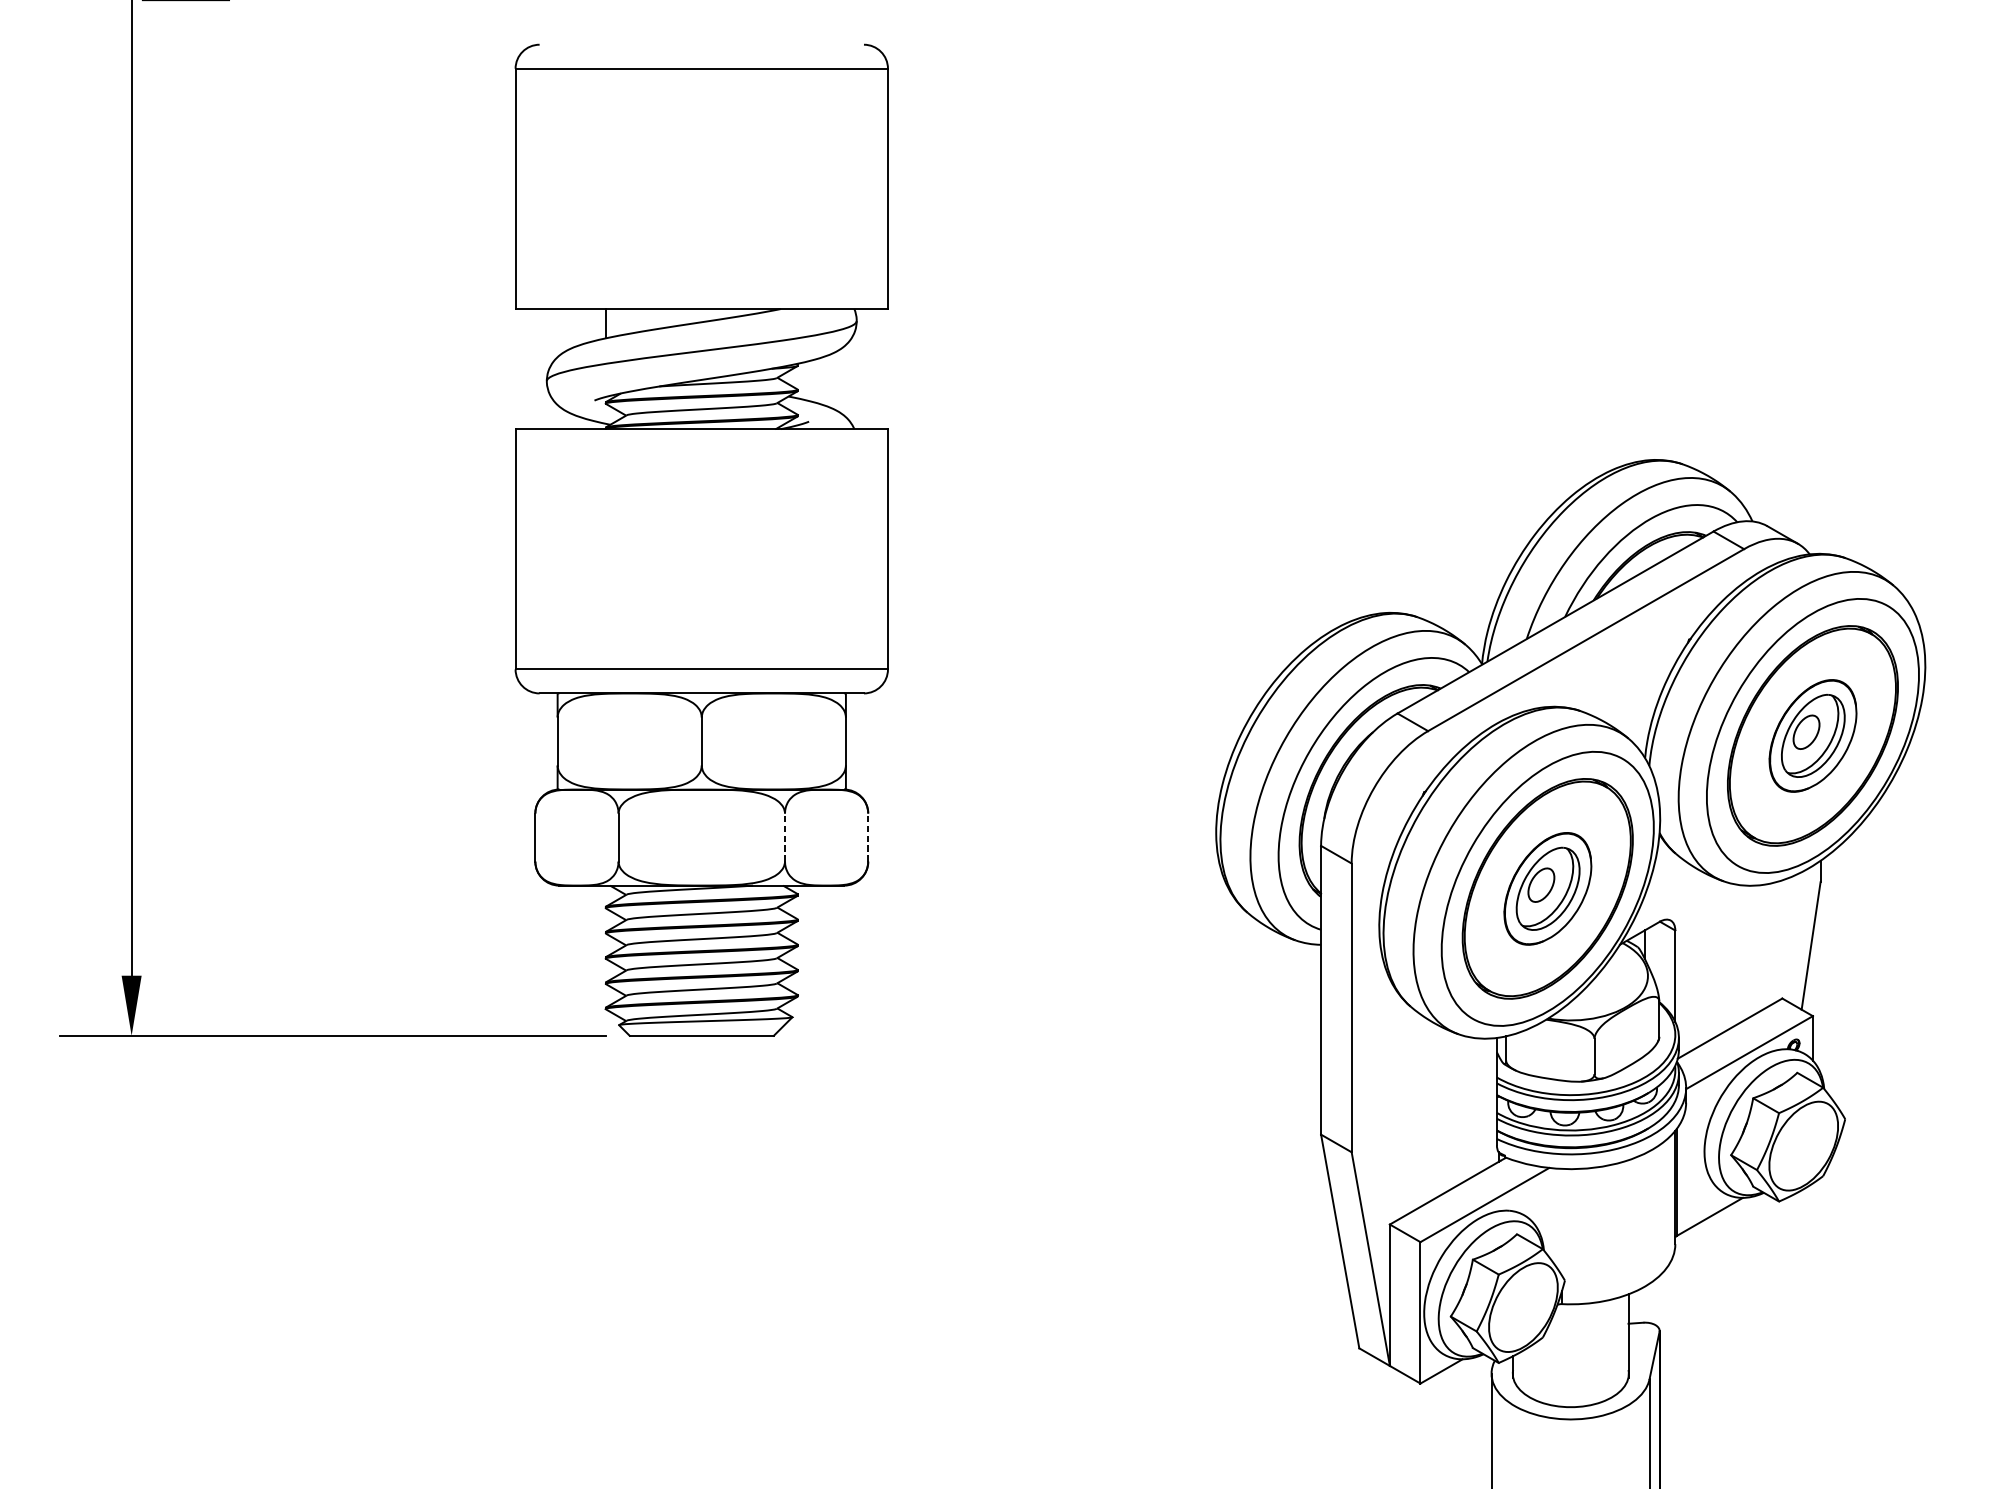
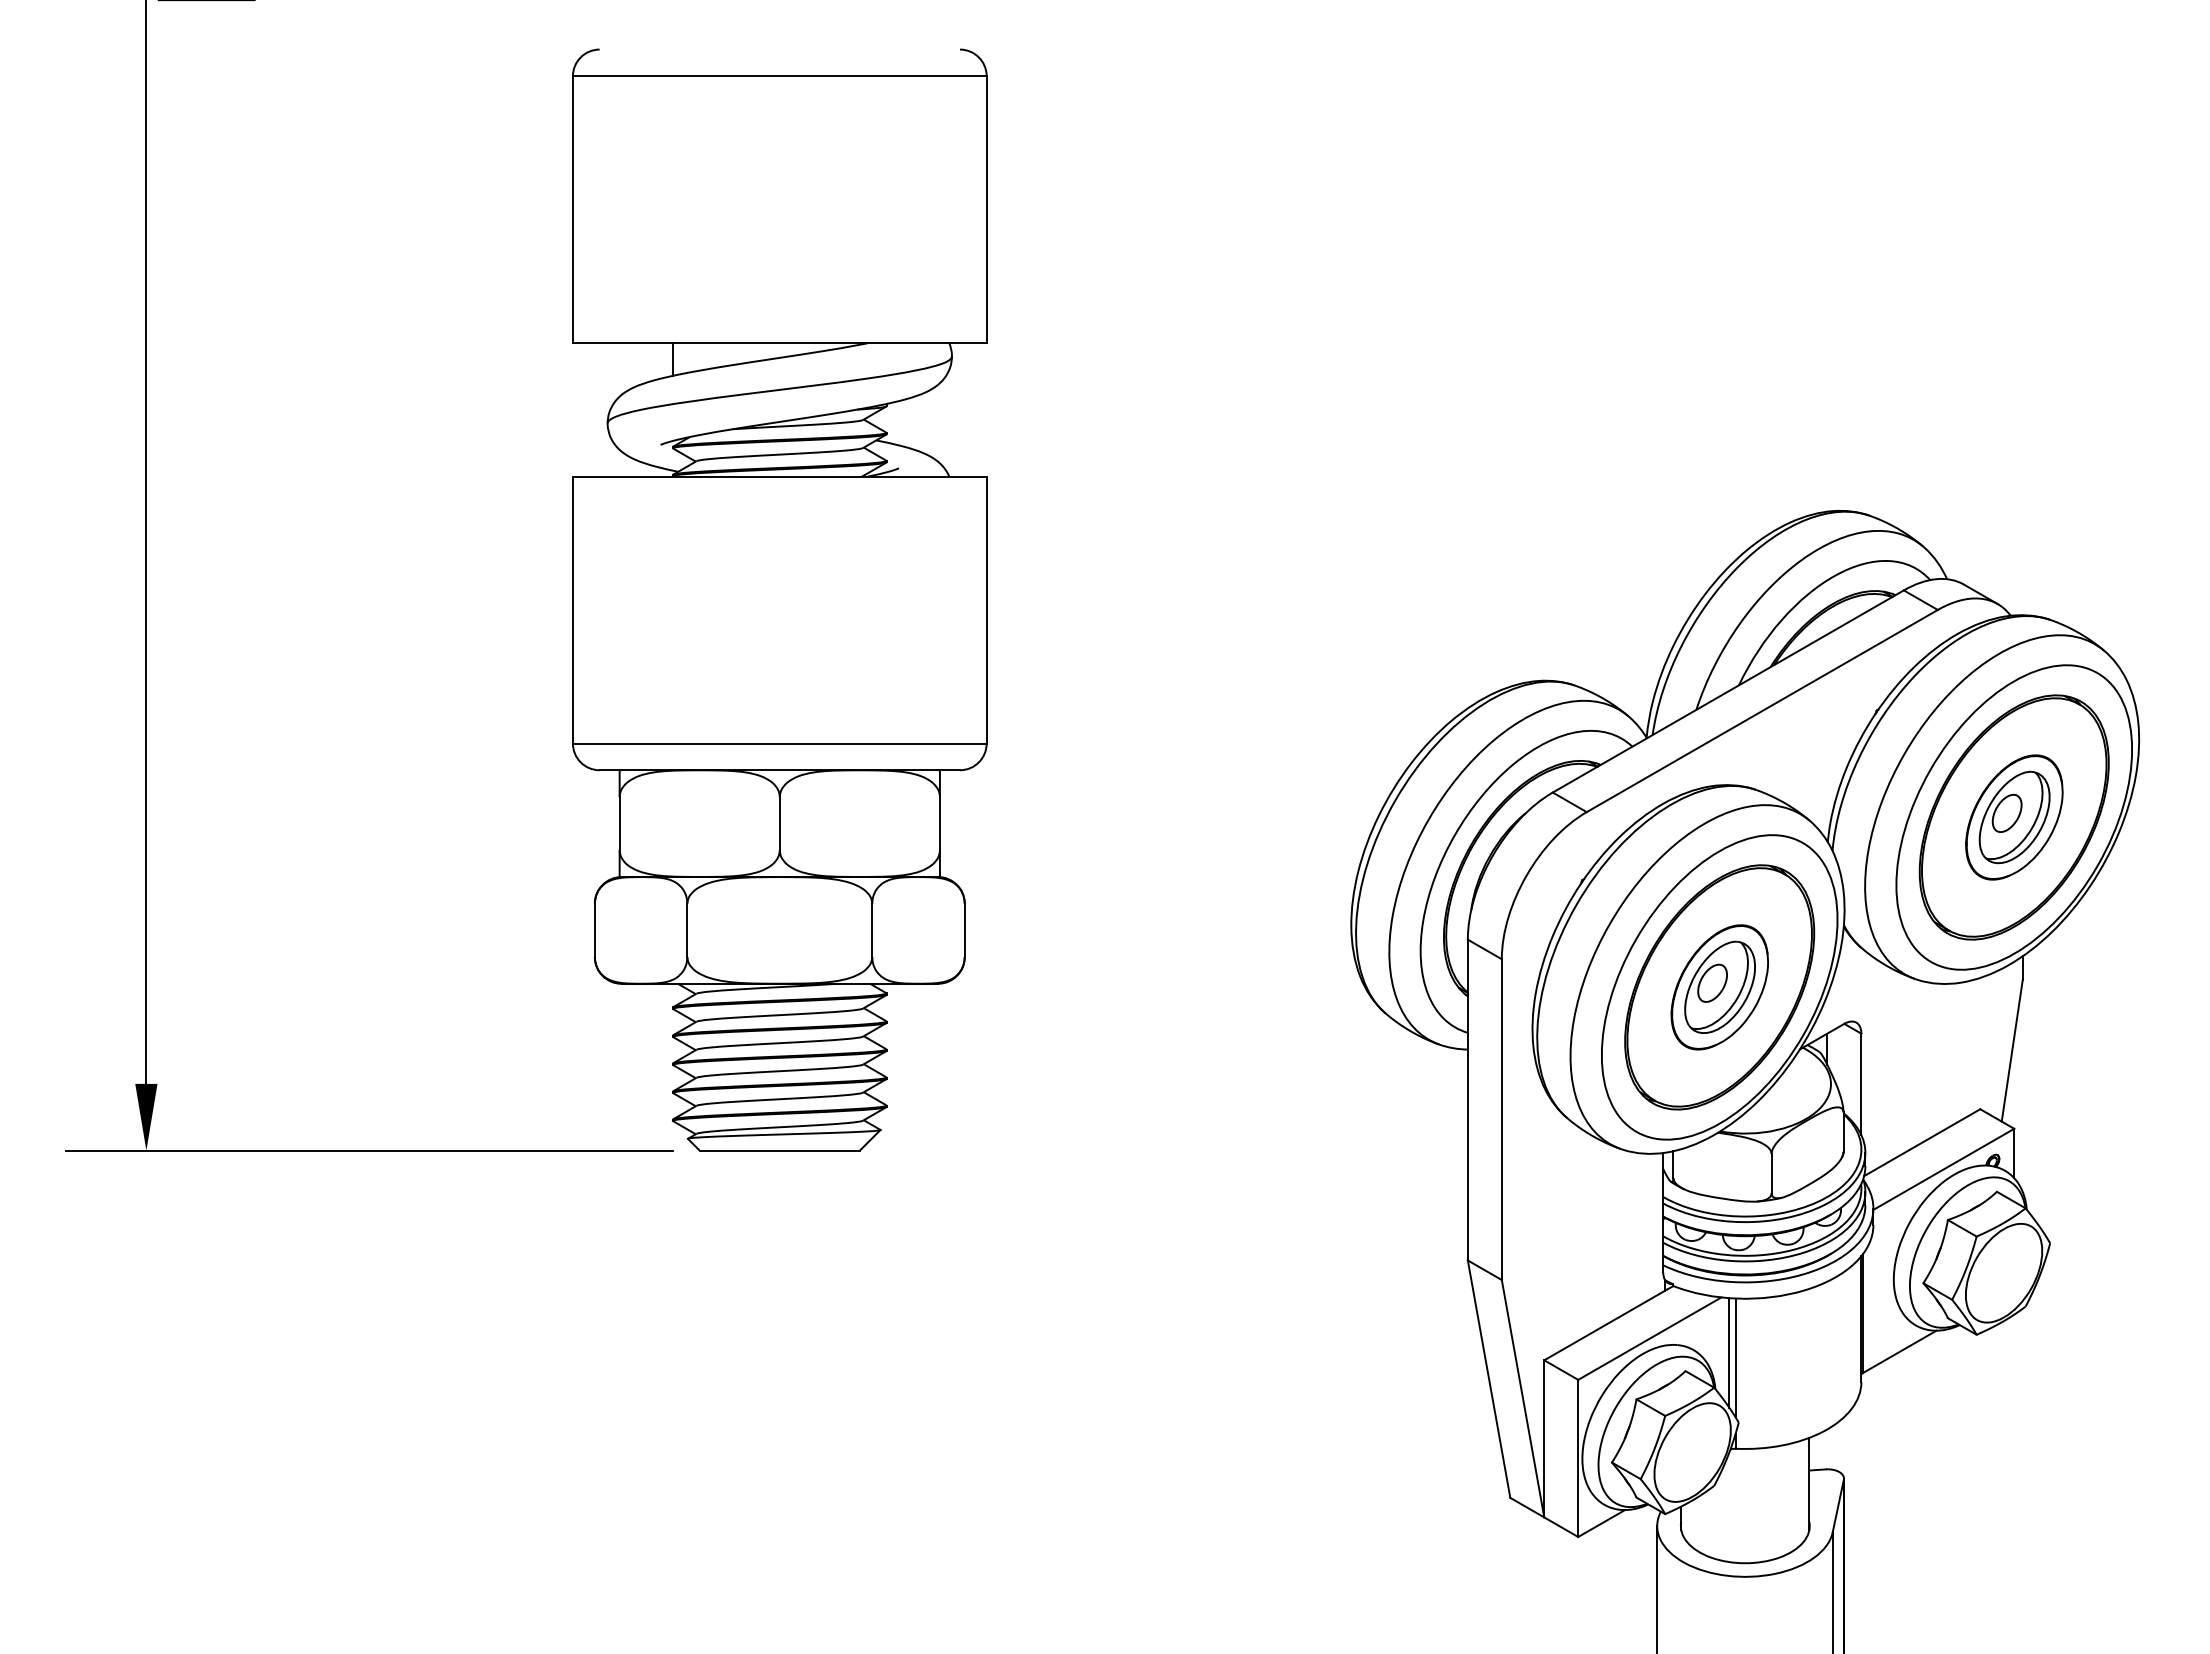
line: (785, 837) -> (872, 930), dashed -> solid
line: (868, 837) -> (964, 930), dashed -> solid
line: (1556, 1217) -> (1729, 1352), added
line: (1562, 1222) -> (1735, 1357), added

